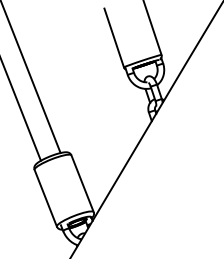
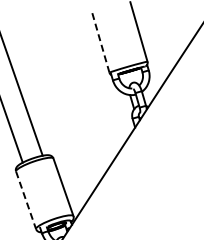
line: (114, 38) -> (101, 43), solid -> dashed
line: (45, 198) -> (25, 200), solid -> dashed

